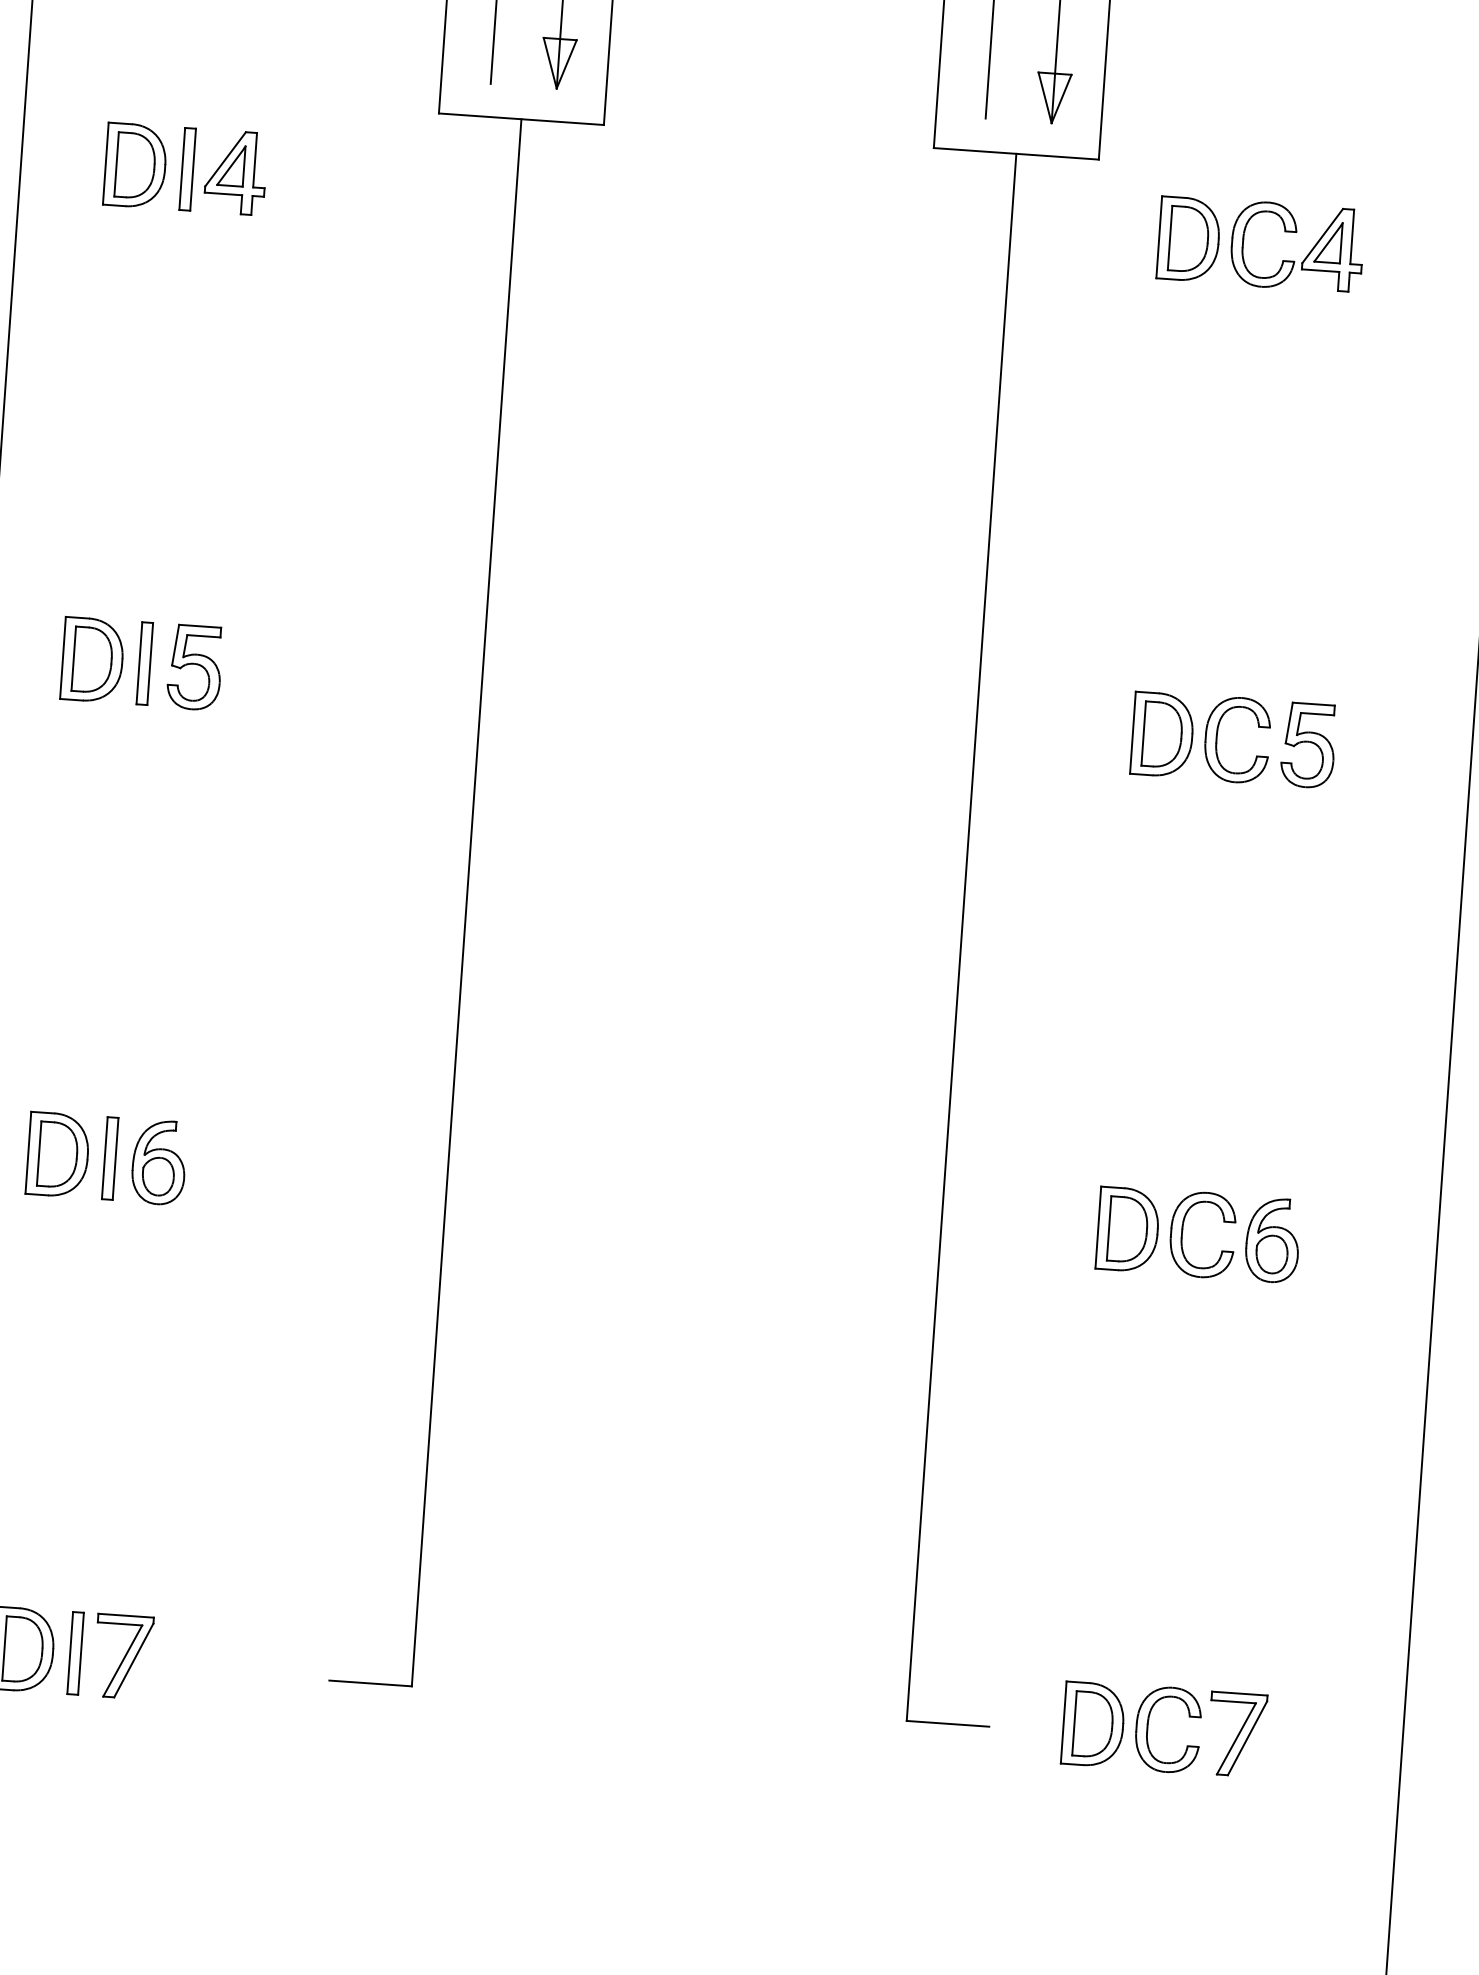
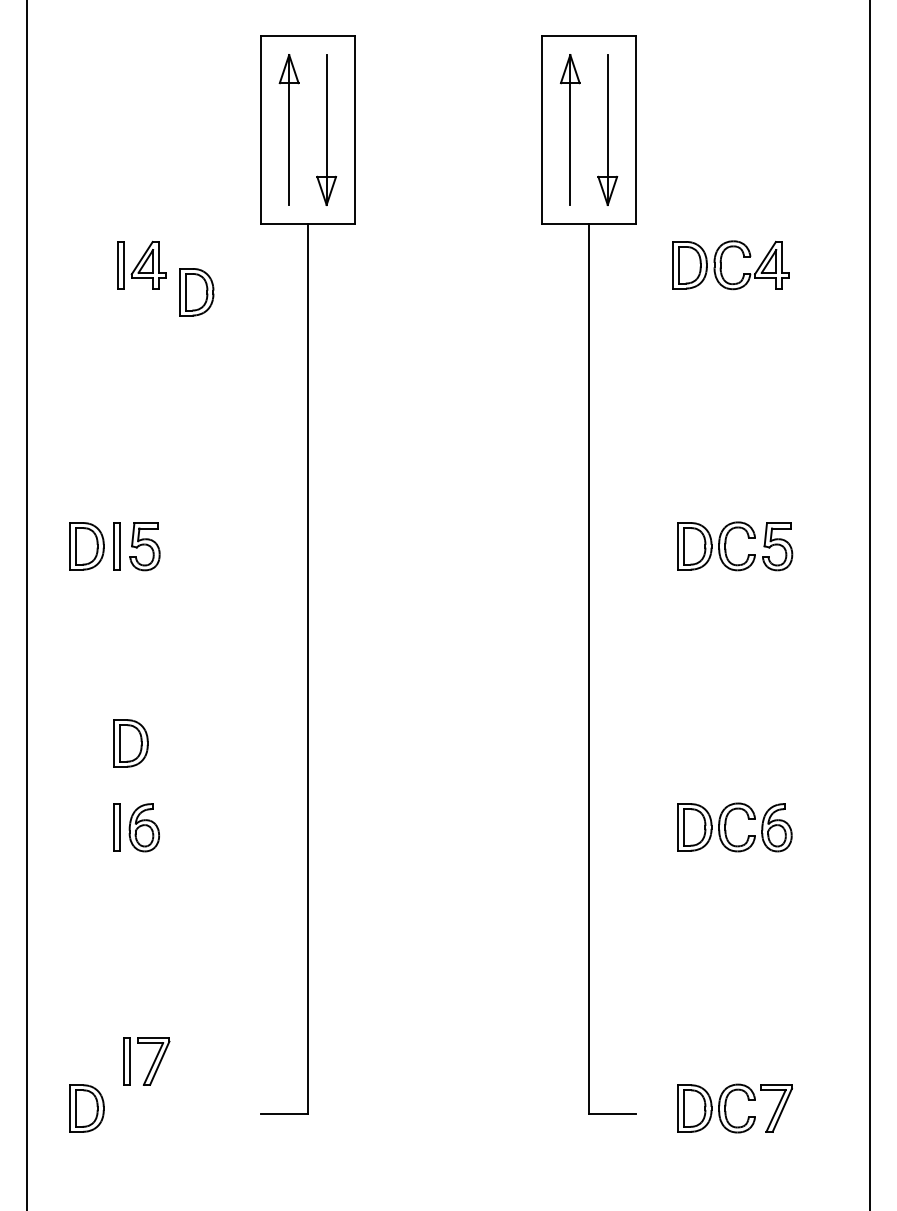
part: (135, 166) -> (196, 292), moved
part: (57, 1154) -> (130, 743), moved
part: (121, 1660) -> (152, 1063), moved

